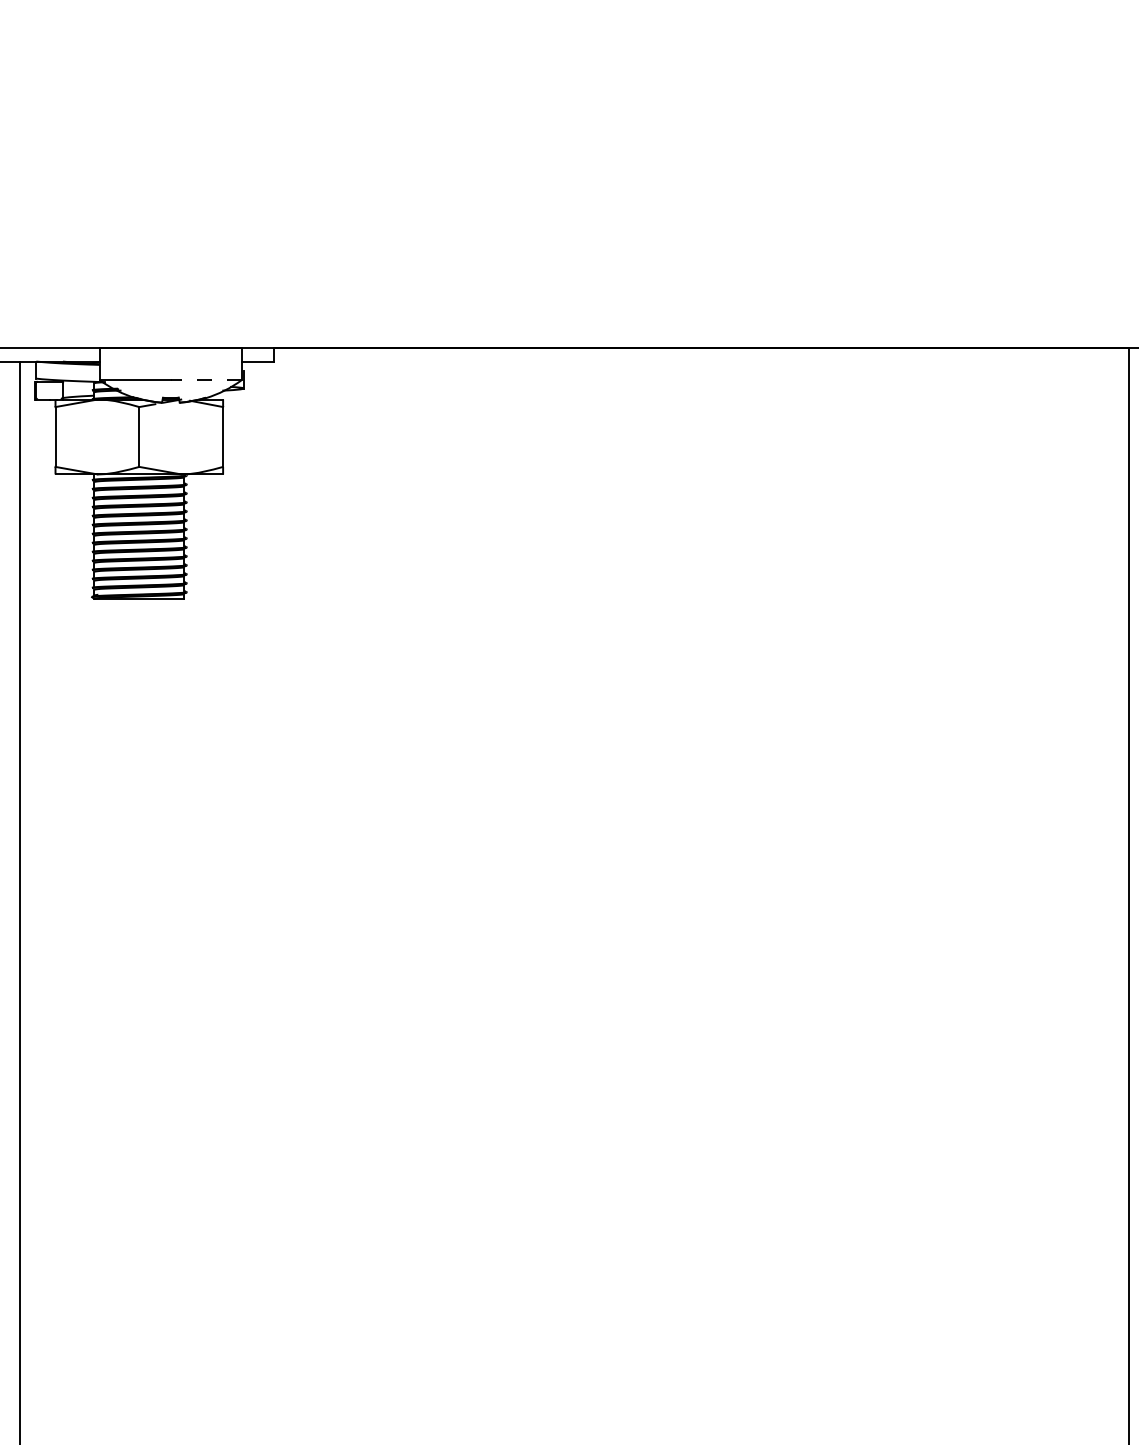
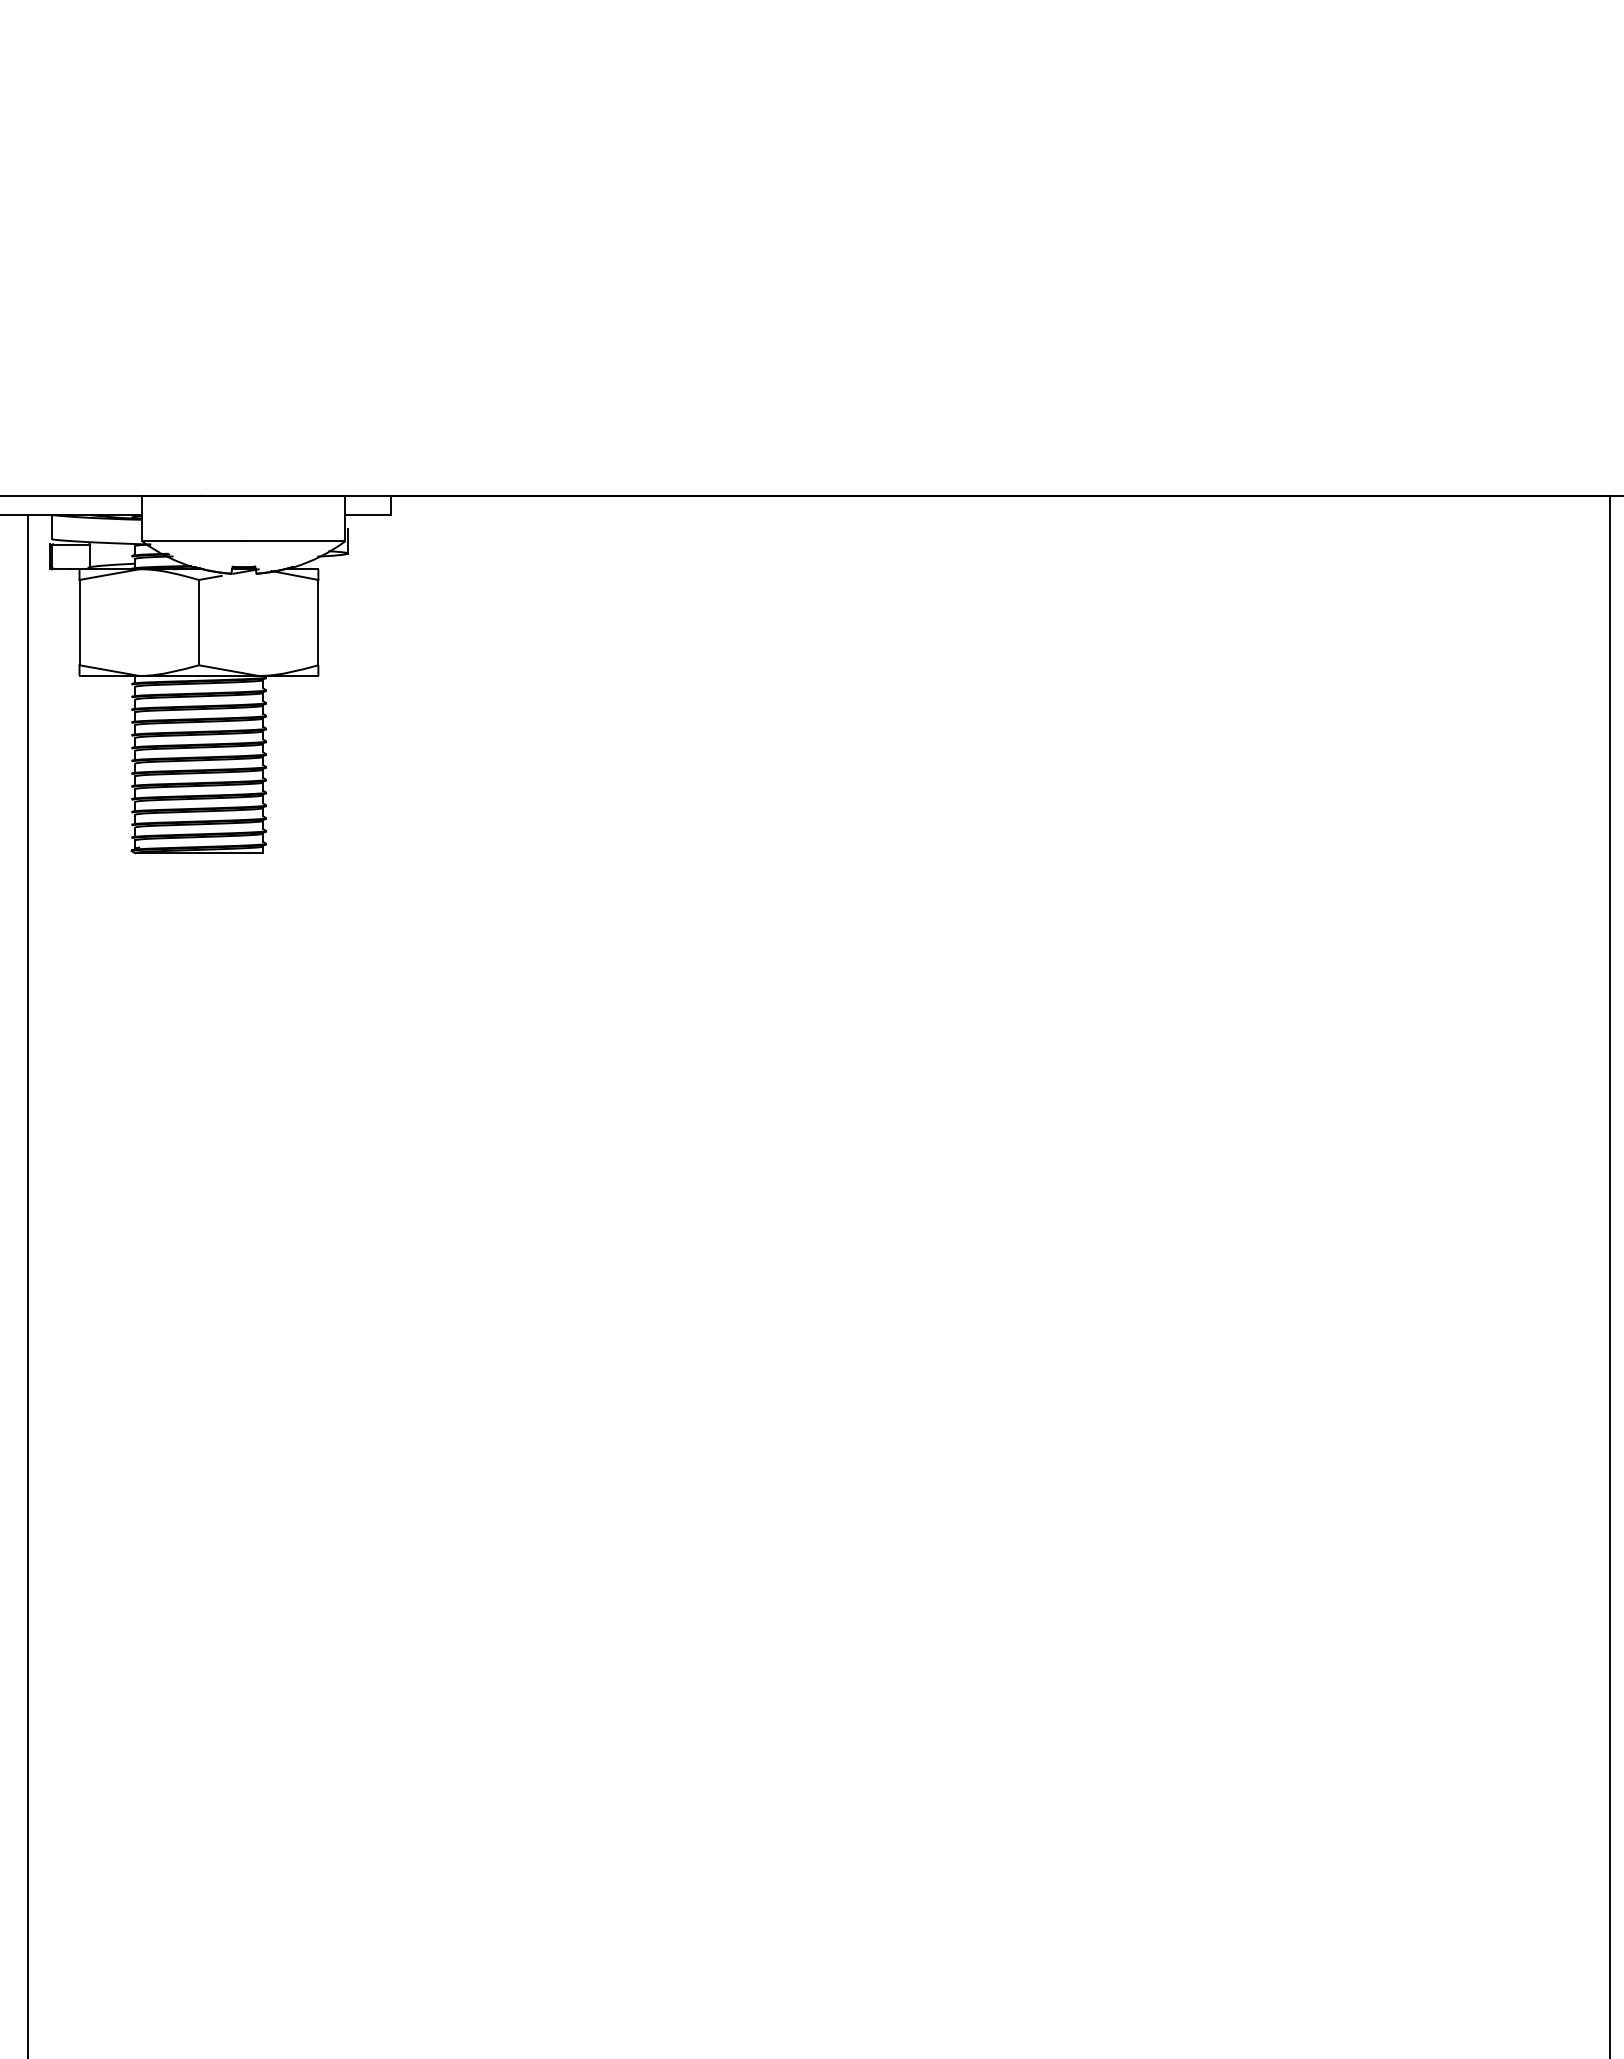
line: (206, 380) -> (294, 541), dashed -> solid

